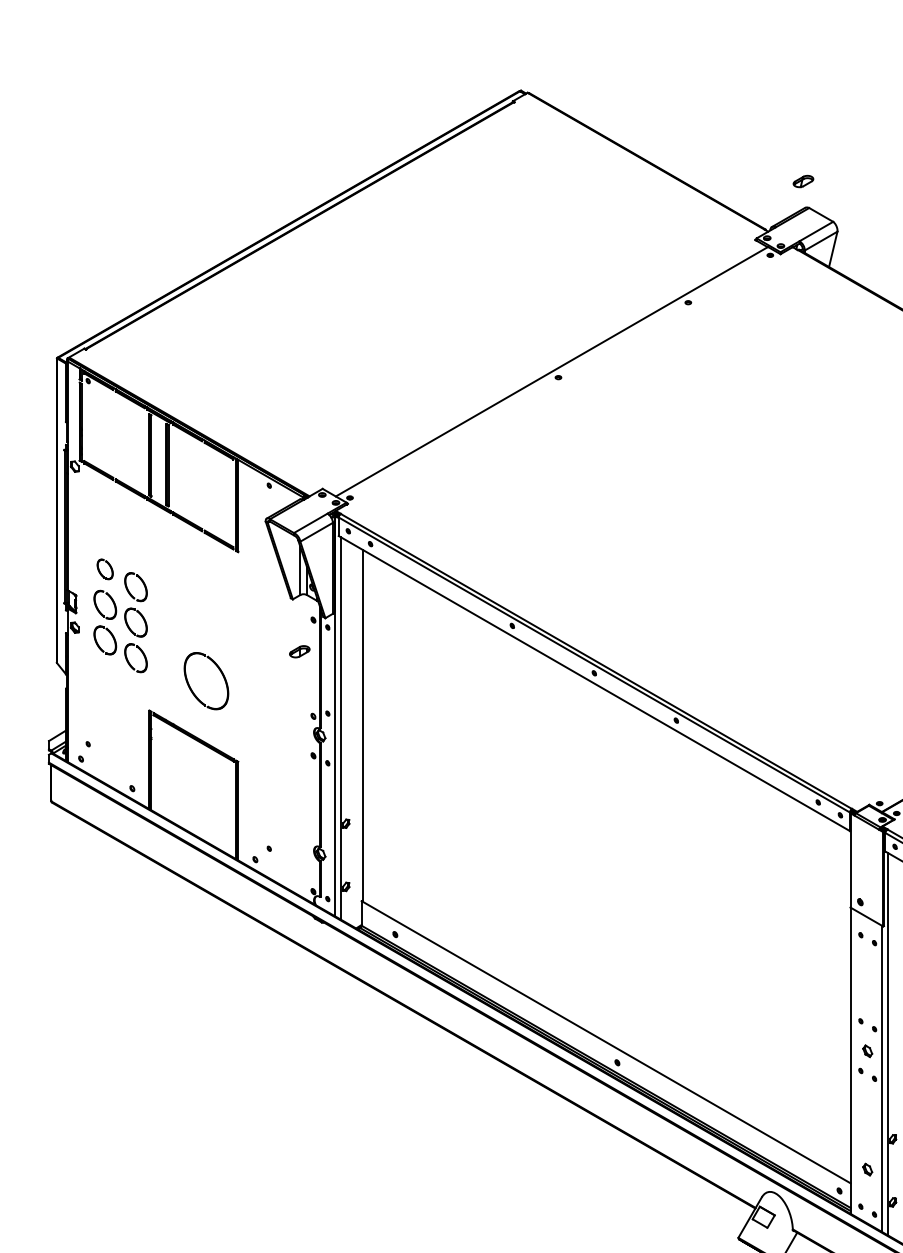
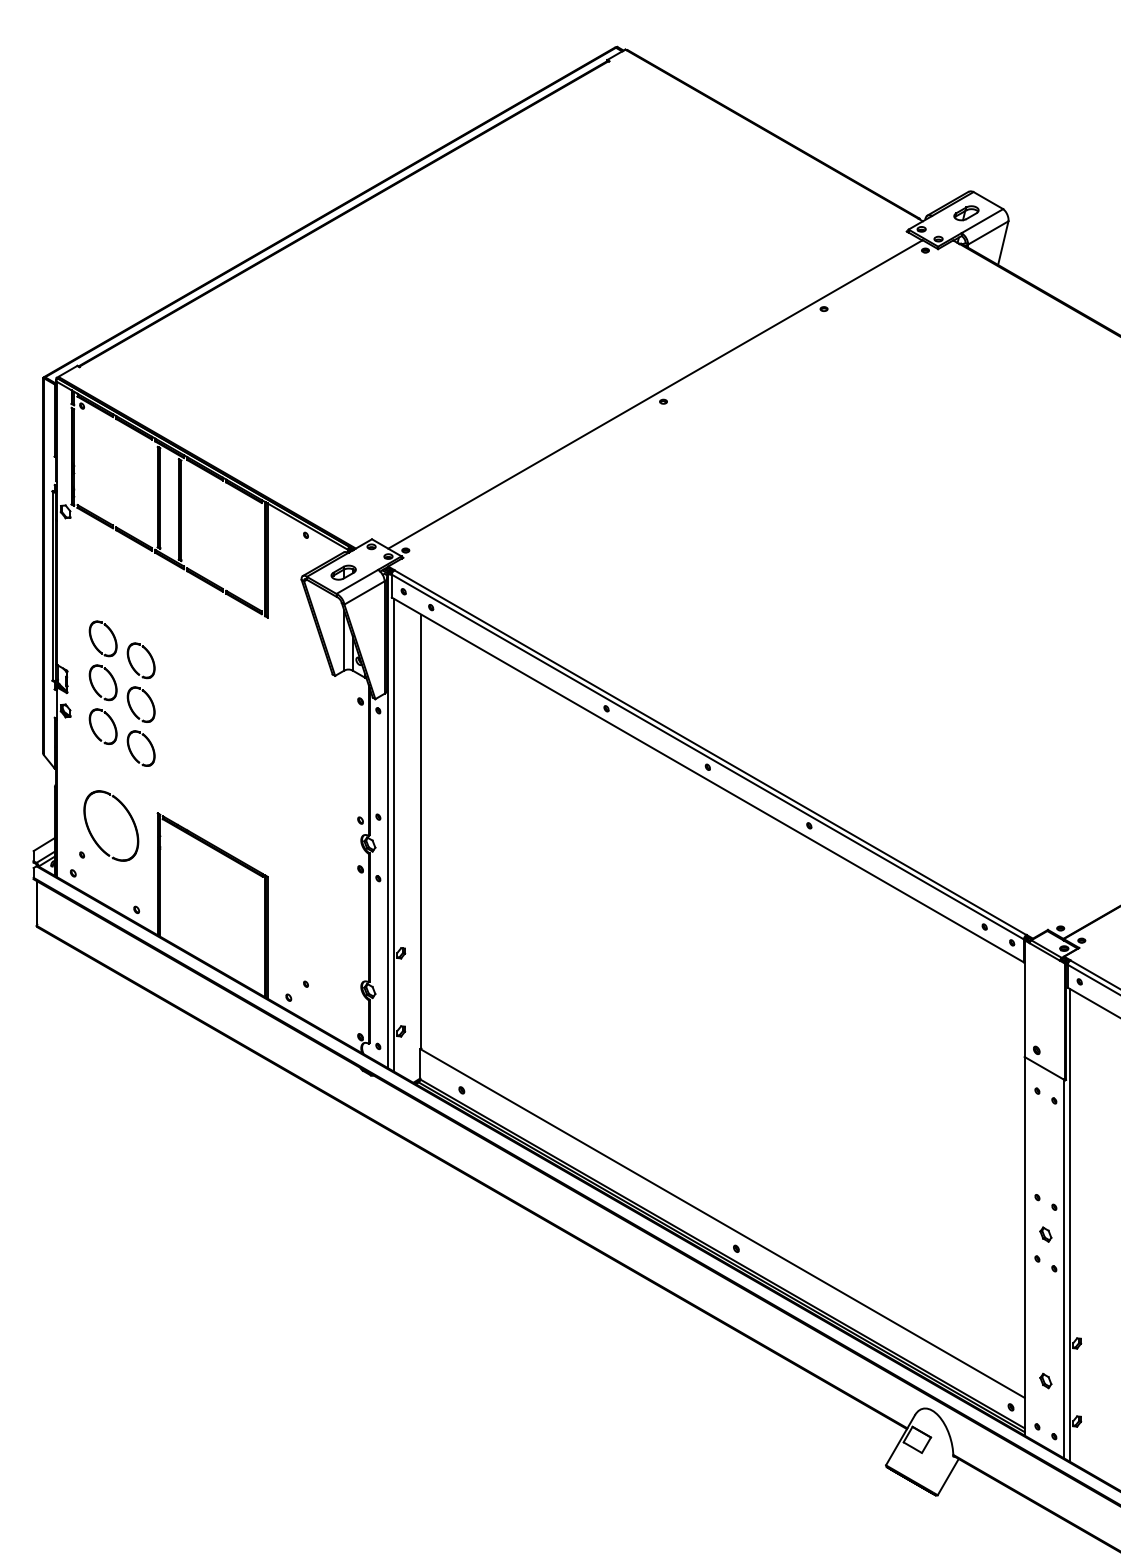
part: (803, 181) -> (966, 213), moved
part: (104, 569) -> (102, 638), size x1.43
part: (299, 651) -> (343, 572), moved
part: (221, 673) -> (129, 816), moved

